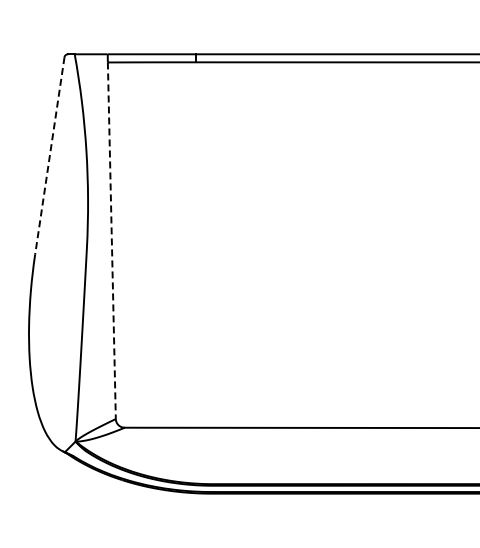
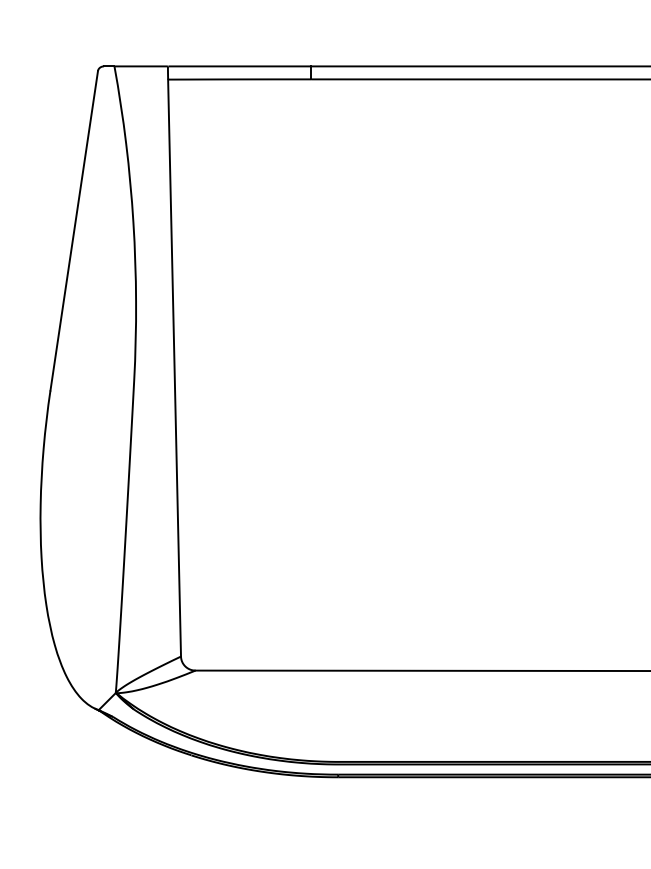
line: (49, 155) -> (73, 230), dashed -> solid
line: (111, 241) -> (173, 369), dashed -> solid

